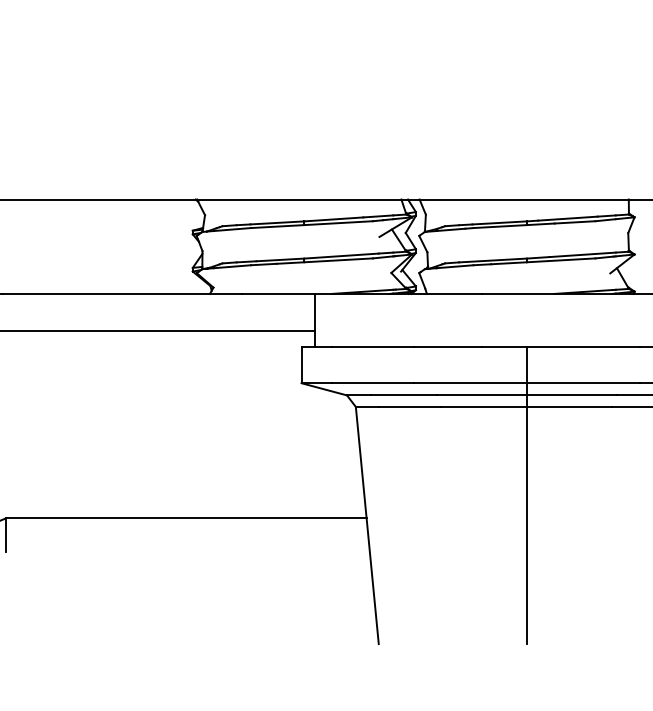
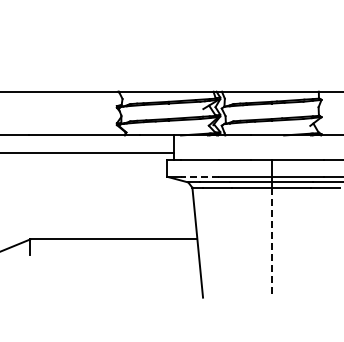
line: (371, 382) -> (199, 176), solid -> dashed
line: (526, 525) -> (271, 242), solid -> dashed

